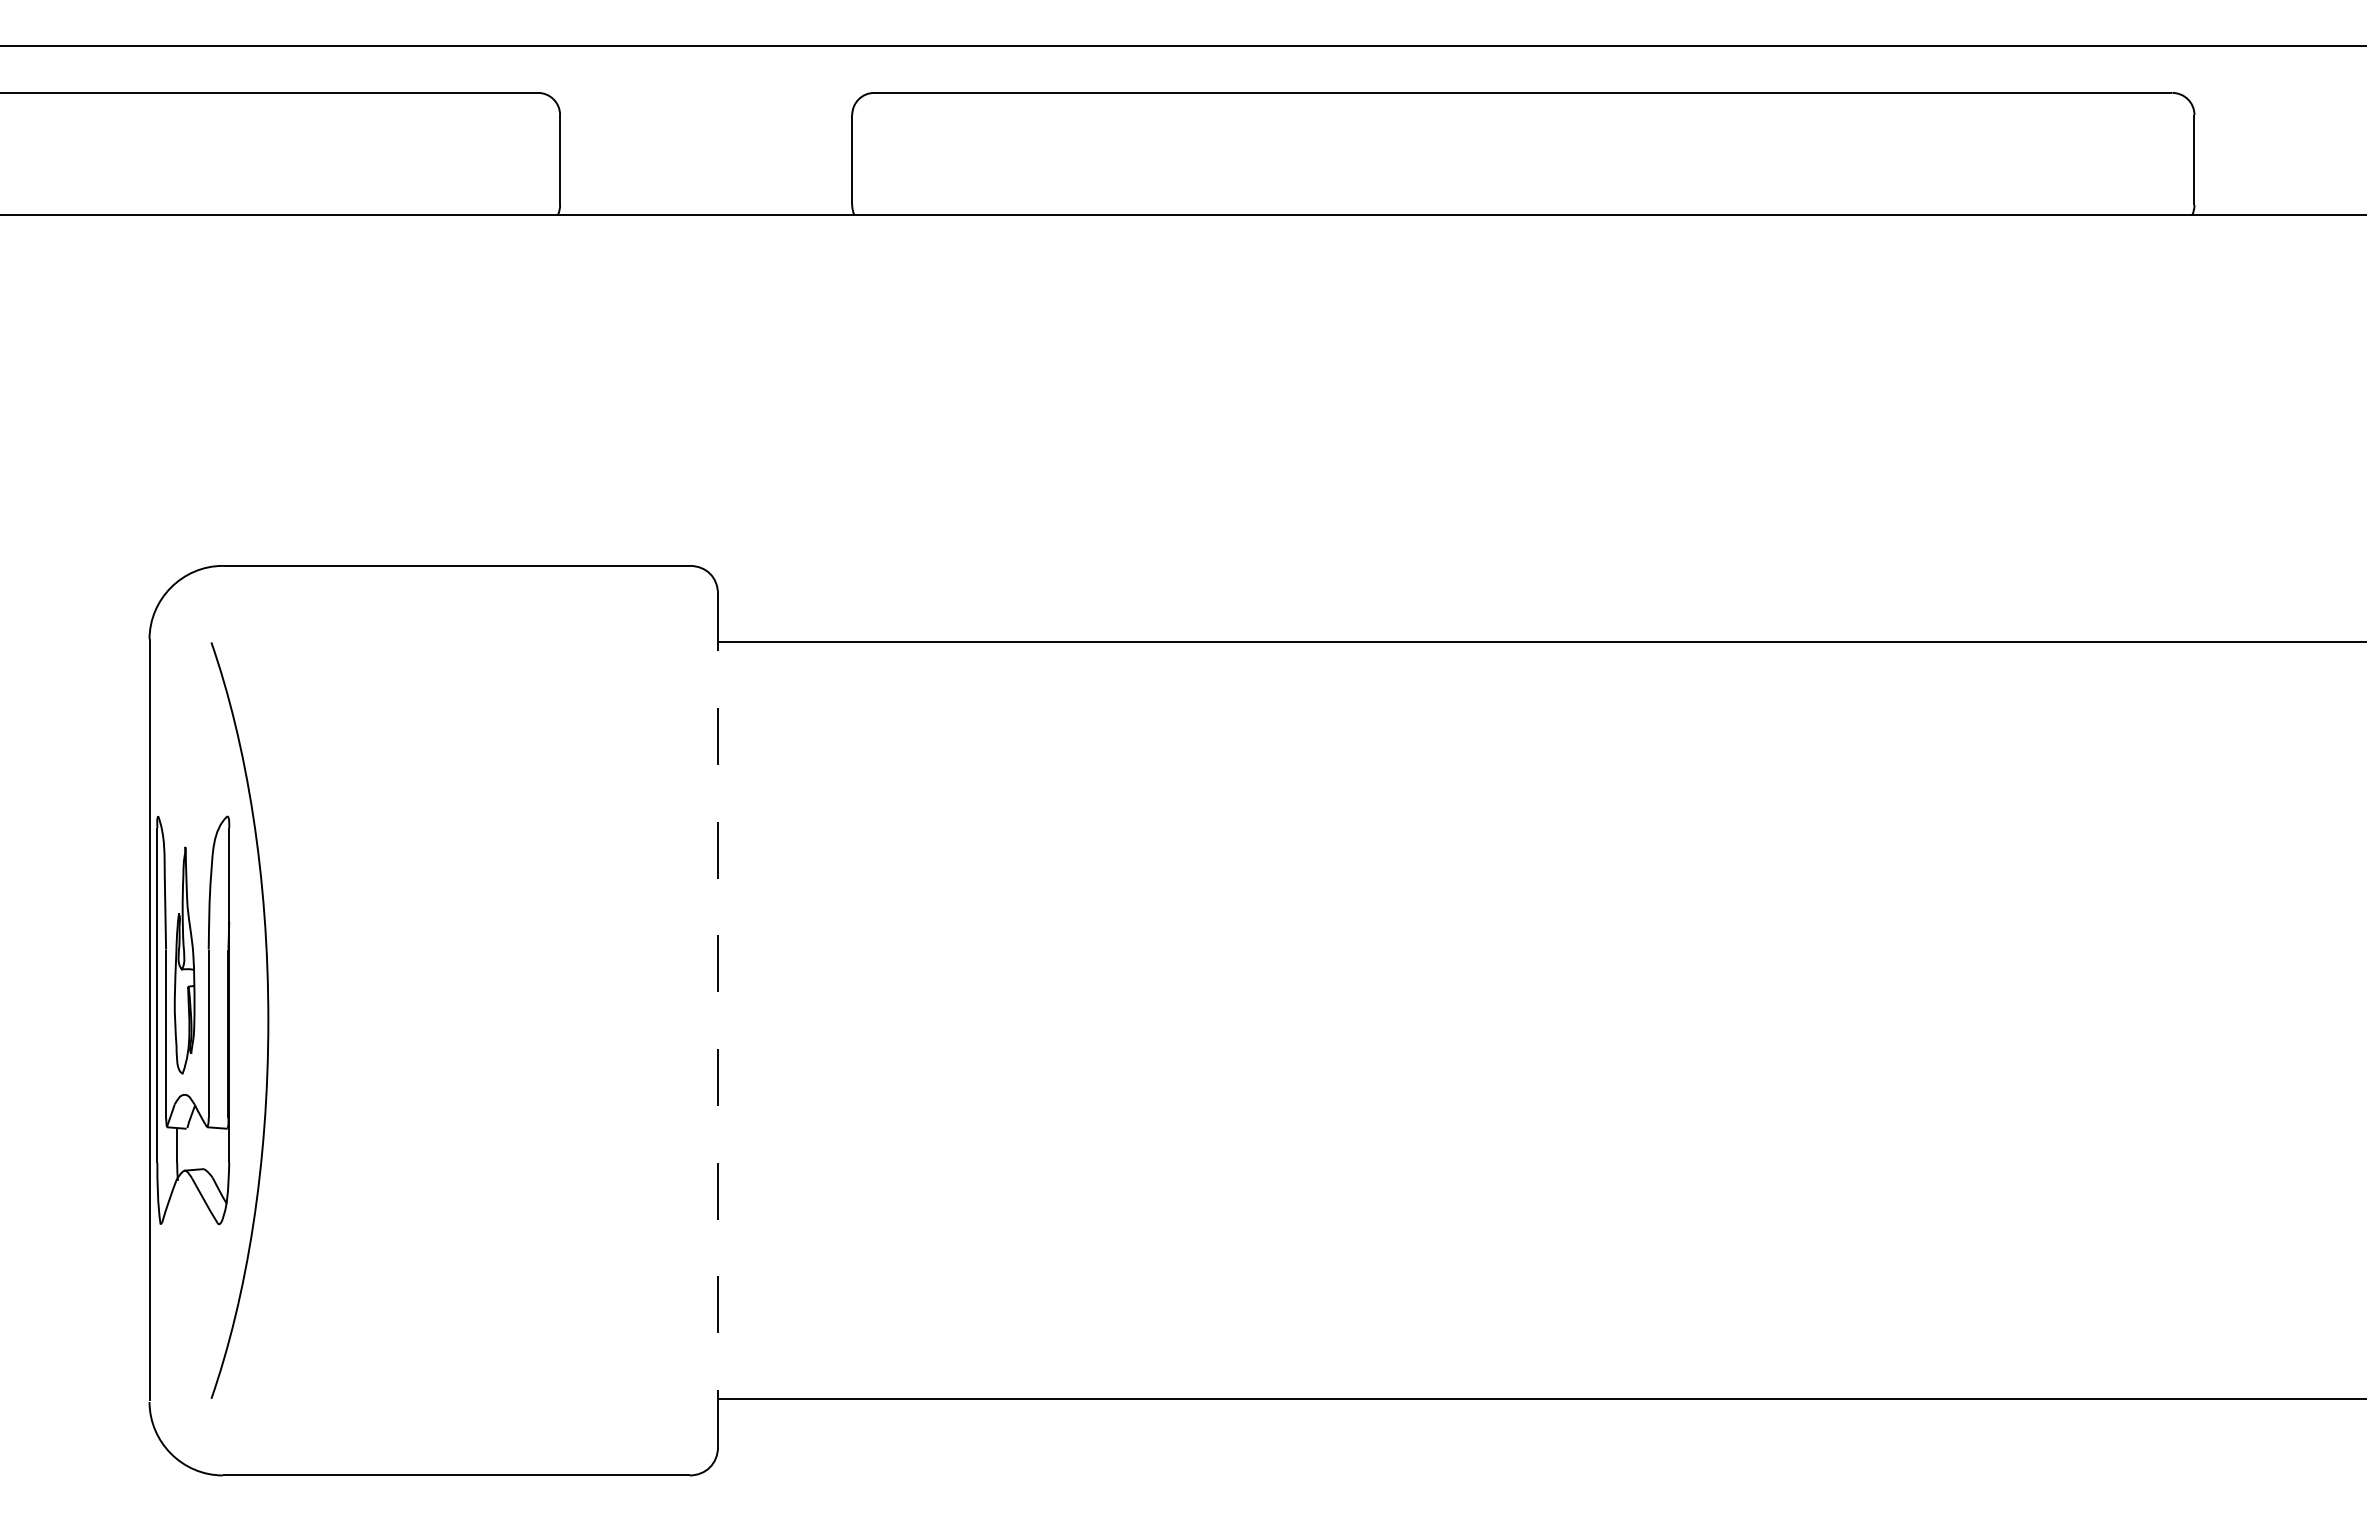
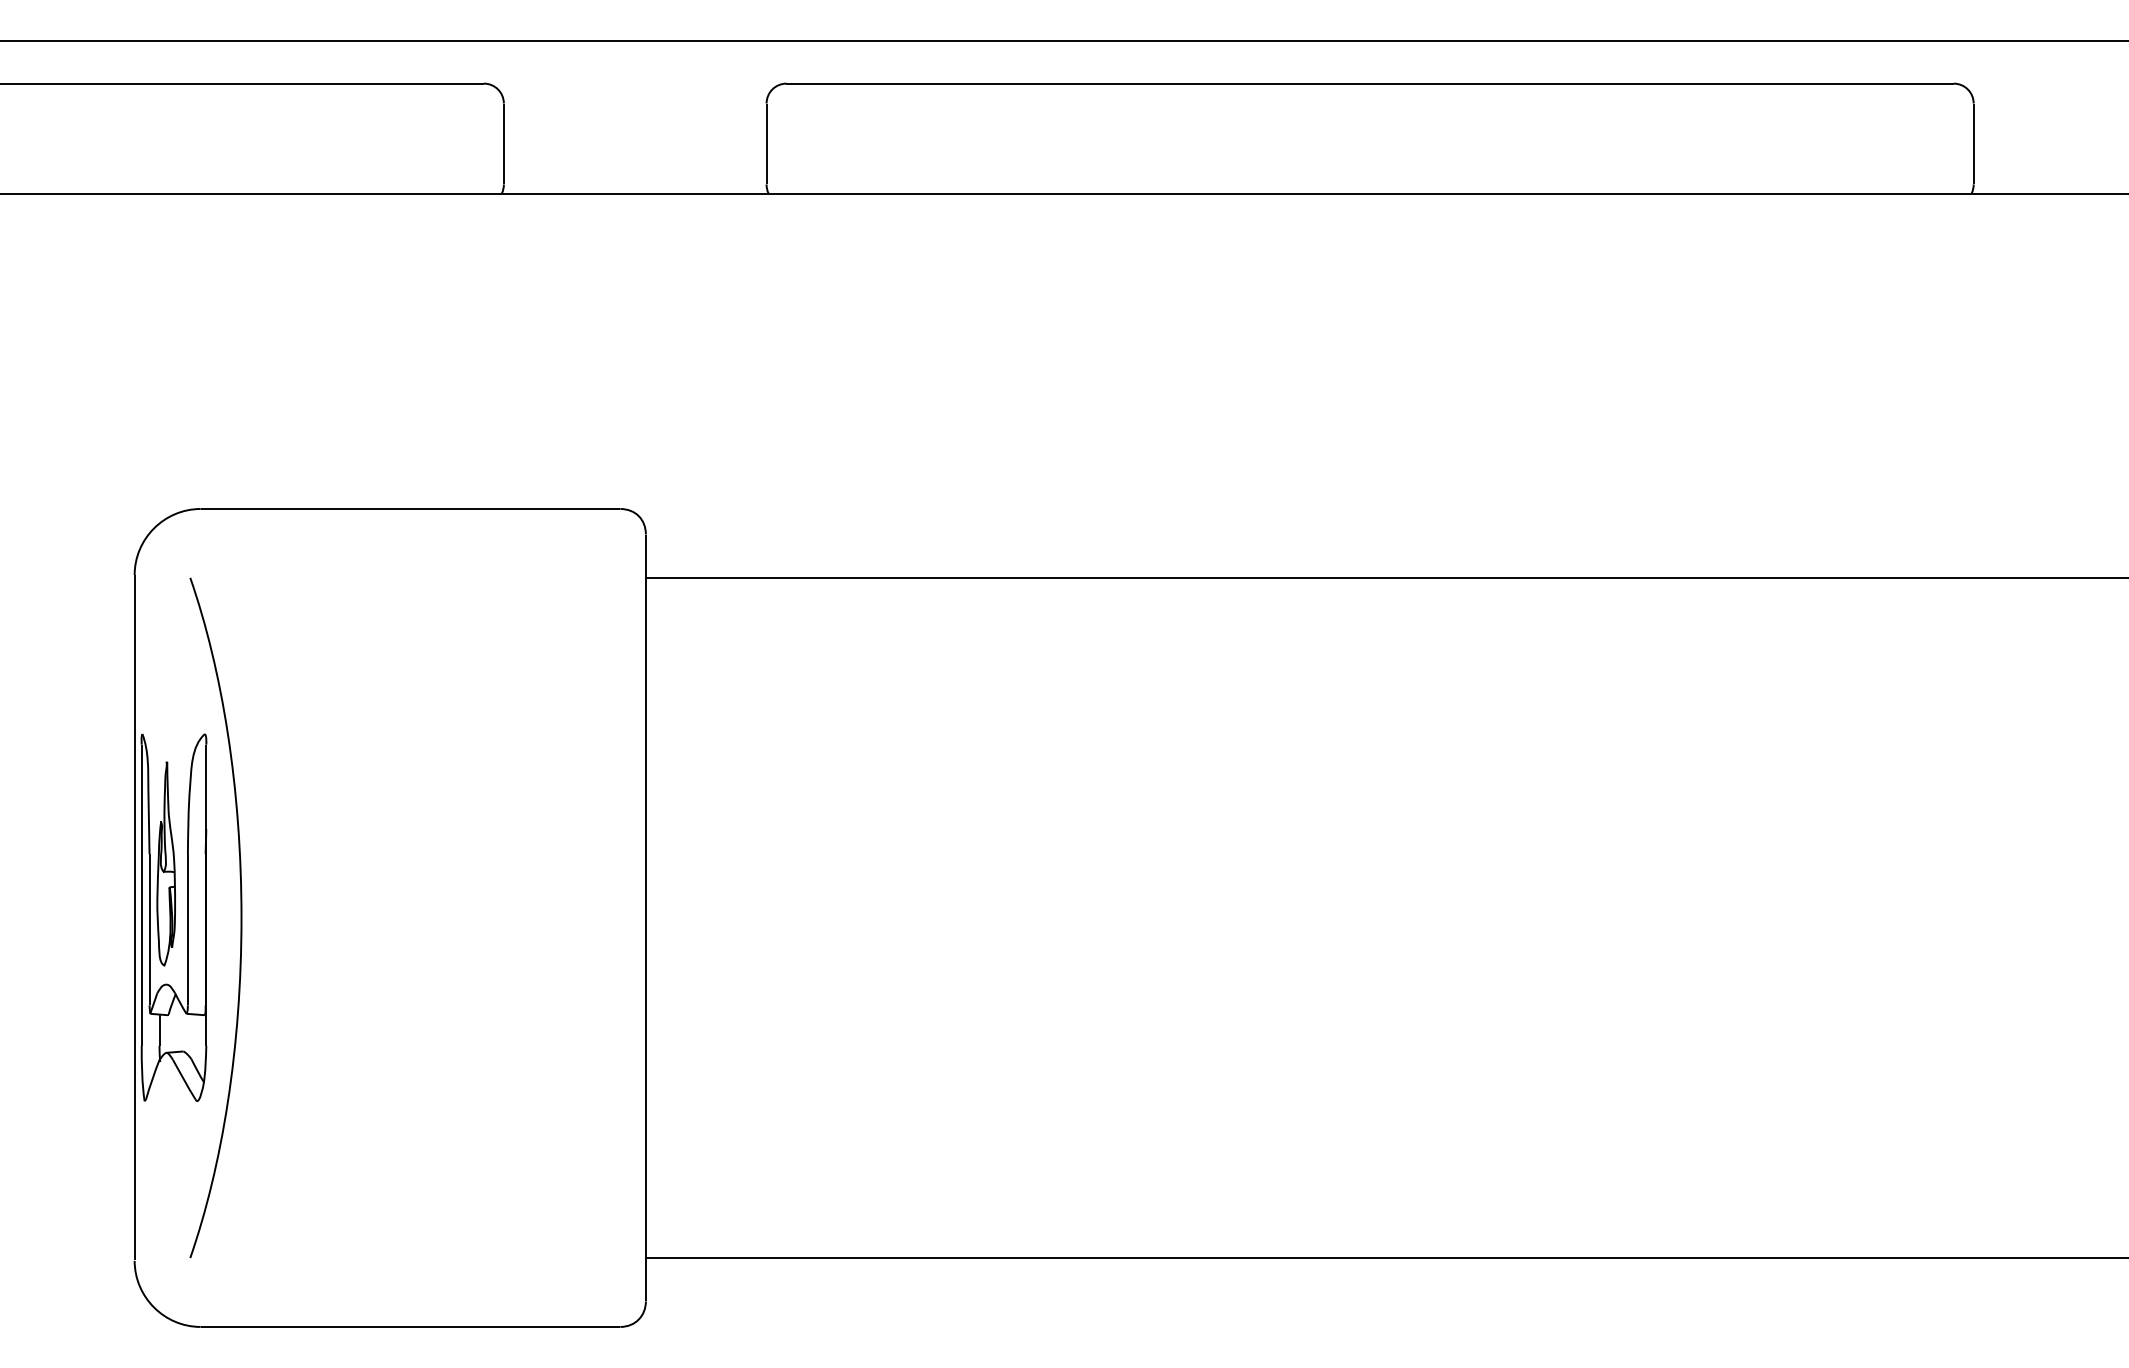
line: (718, 1020) -> (646, 917), dashed -> solid

